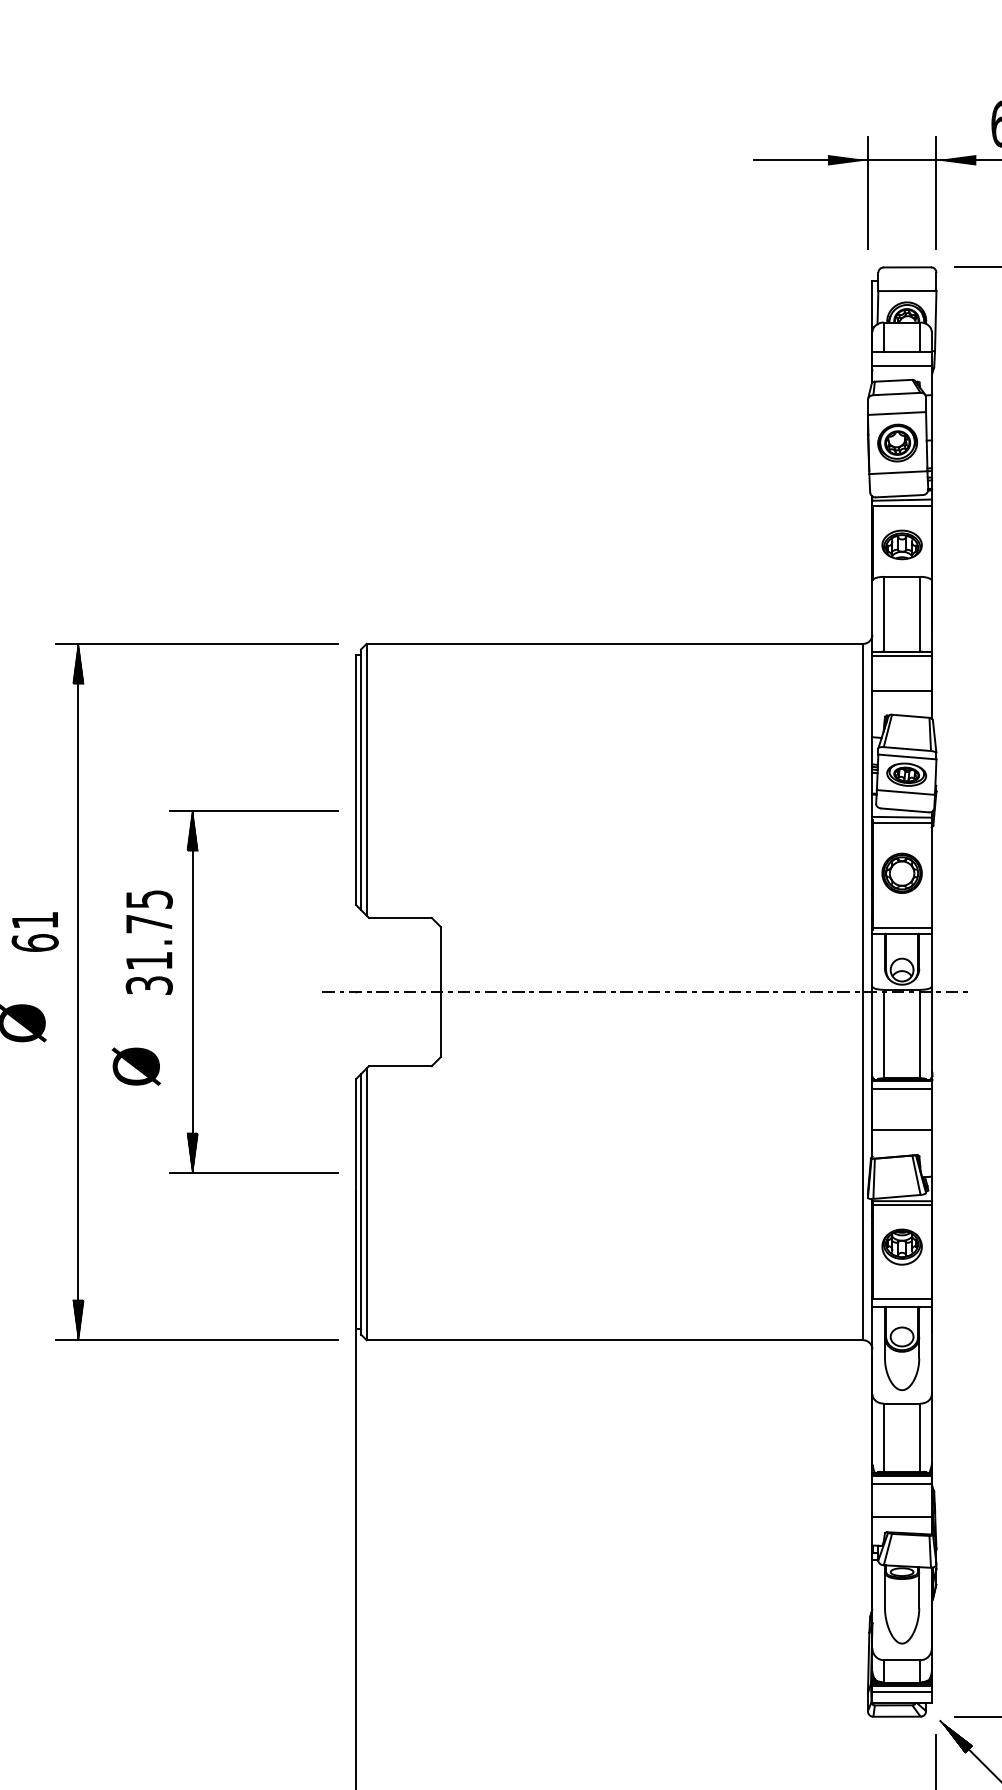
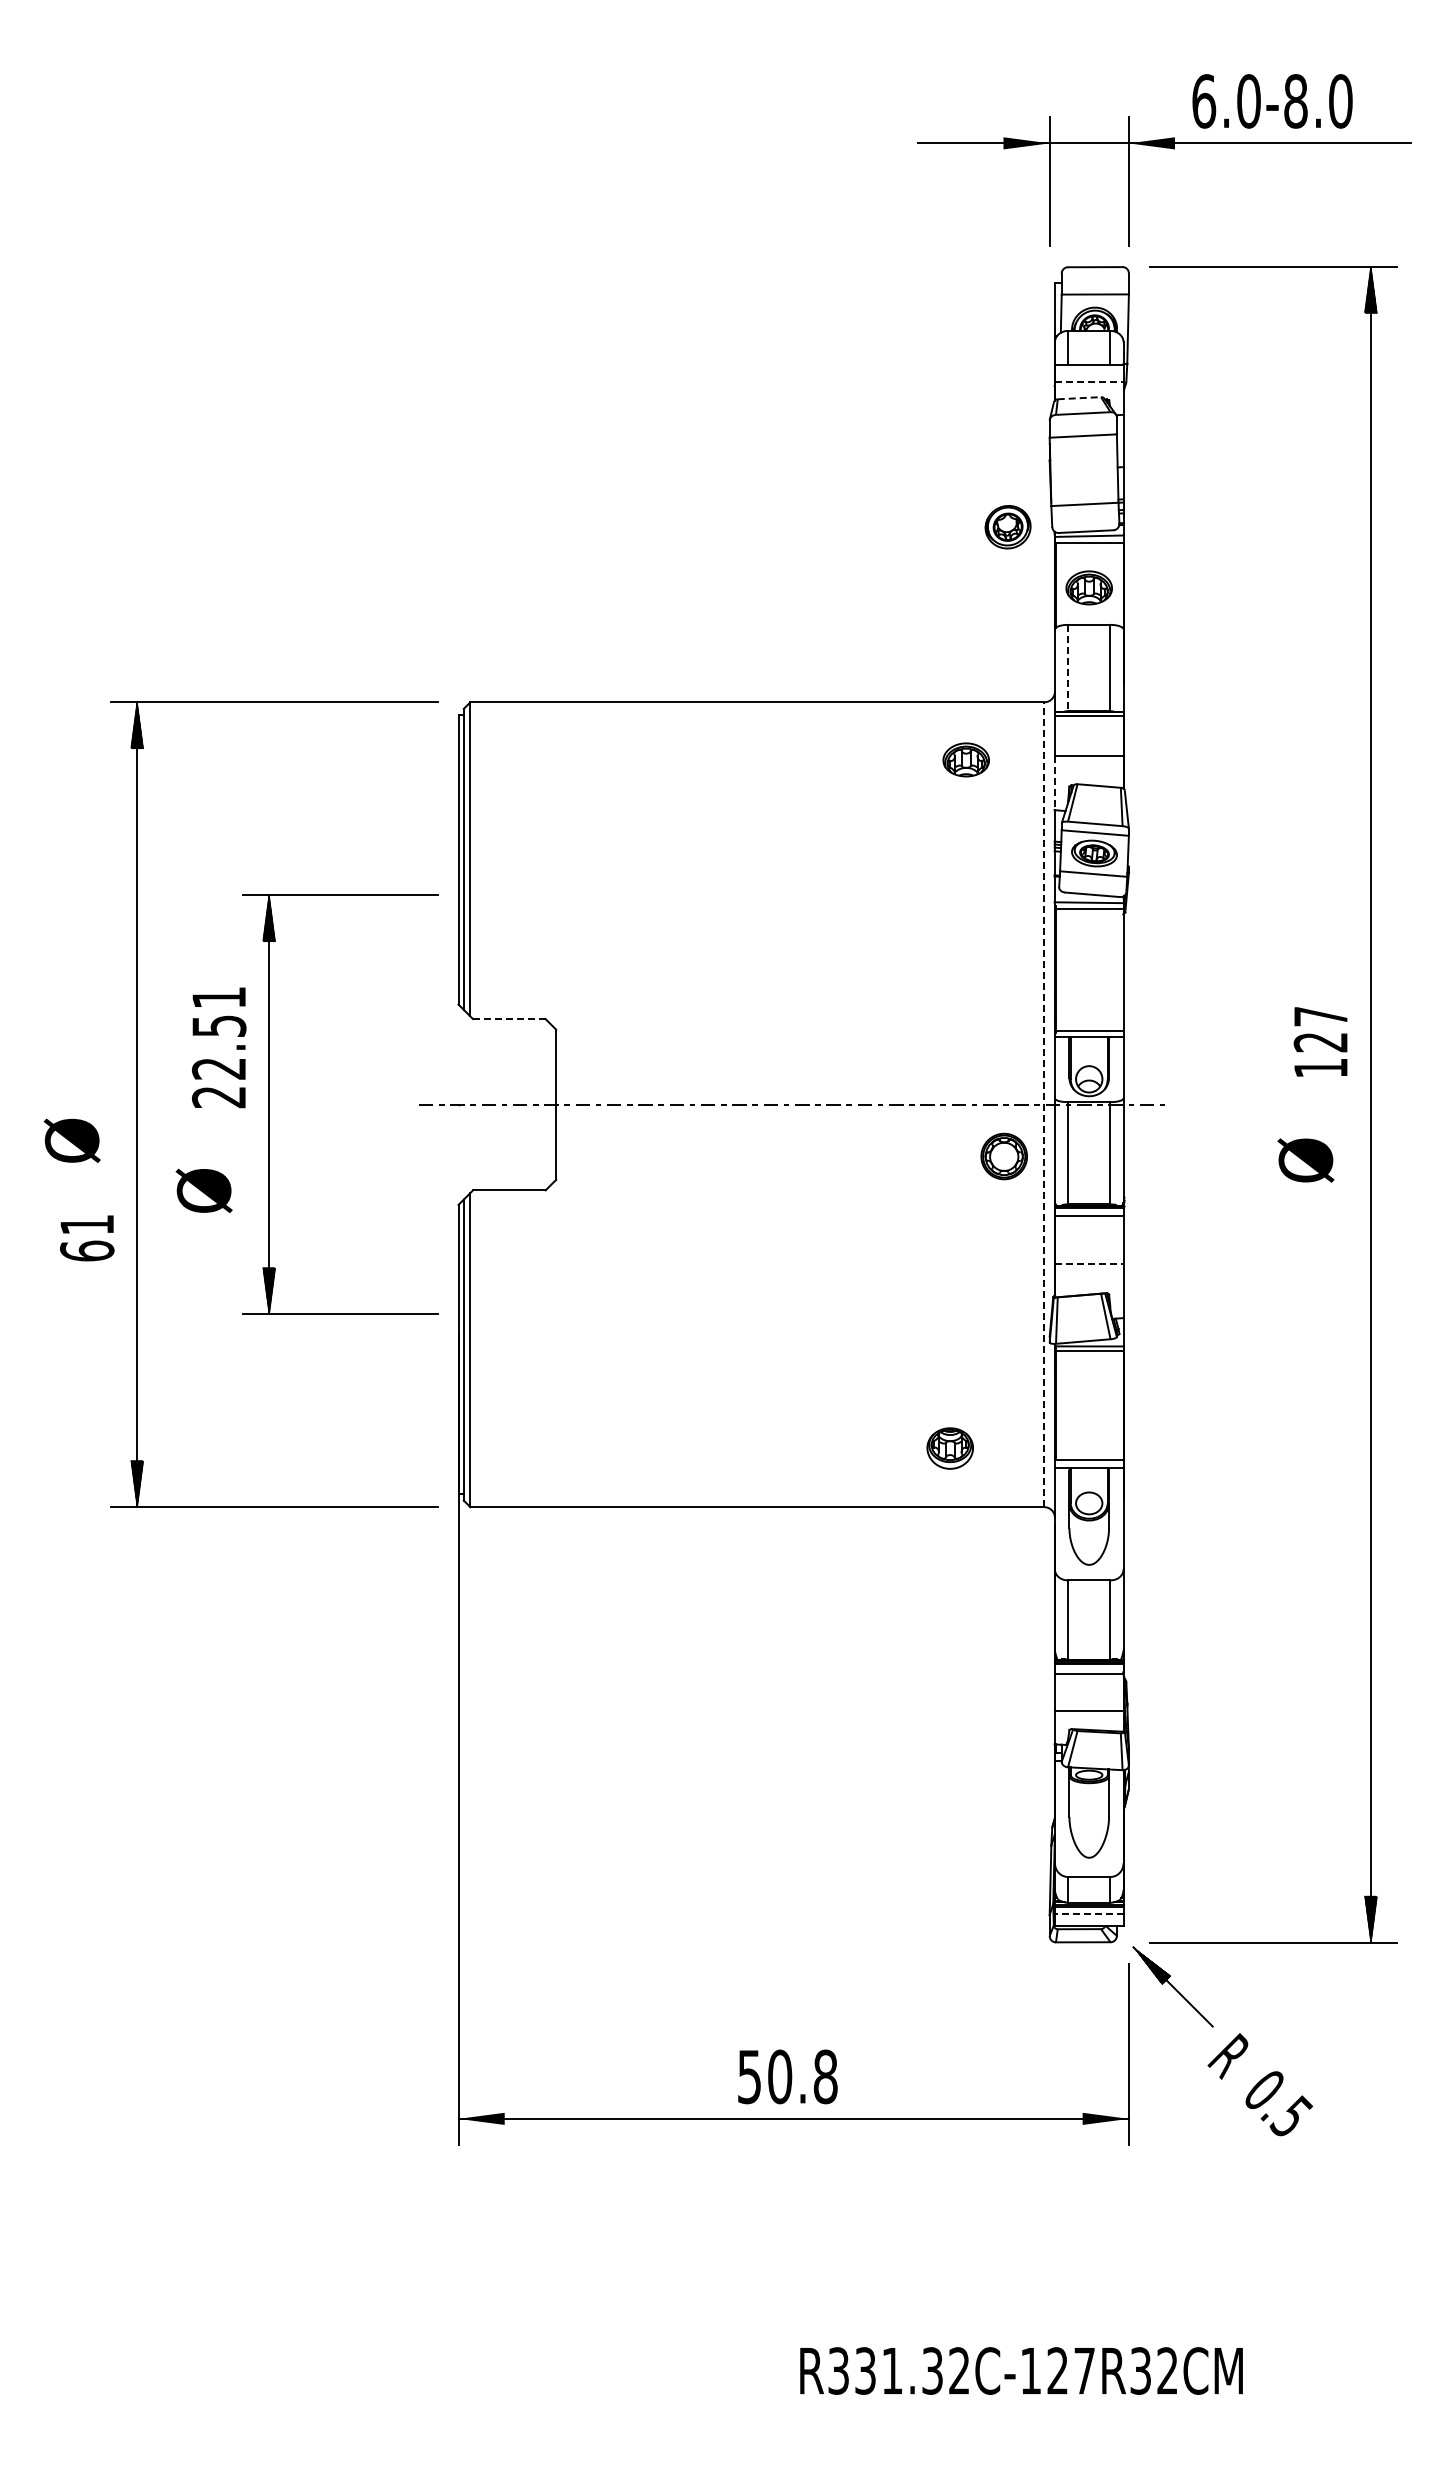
line: (902, 366) -> (1089, 381), solid -> dashed
line: (893, 381) -> (1079, 398), solid -> dashed
part: (897, 443) -> (1007, 527), moved
line: (884, 614) -> (1068, 668), solid -> dashed
part: (795, 693) -> (965, 759), added
line: (872, 714) -> (1054, 783), solid -> dashed
part: (901, 873) -> (1003, 1156), moved
line: (399, 918) -> (508, 1019), solid -> dashed
text: (35, 932) -> (87, 1238), moved
text: (148, 942) -> (218, 1047), 31.75 -> 22.51
line: (863, 991) -> (1044, 1104), solid -> dashed
line: (902, 1130) -> (1089, 1264), solid -> dashed
part: (901, 1247) -> (949, 1448), moved
line: (901, 1691) -> (1088, 1913), solid -> dashed

